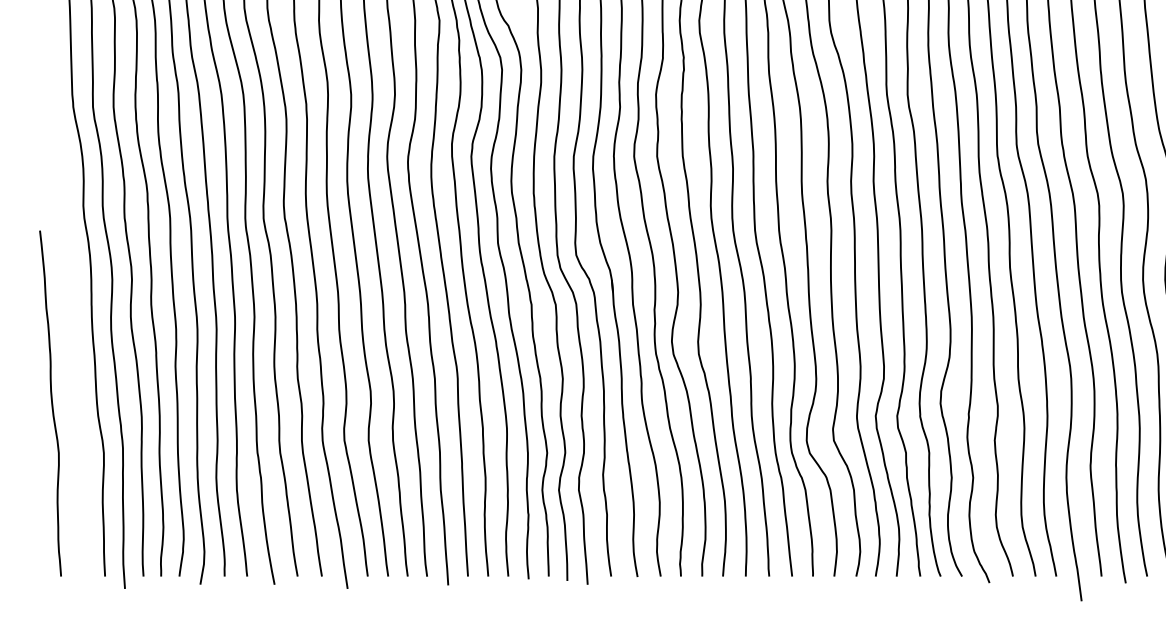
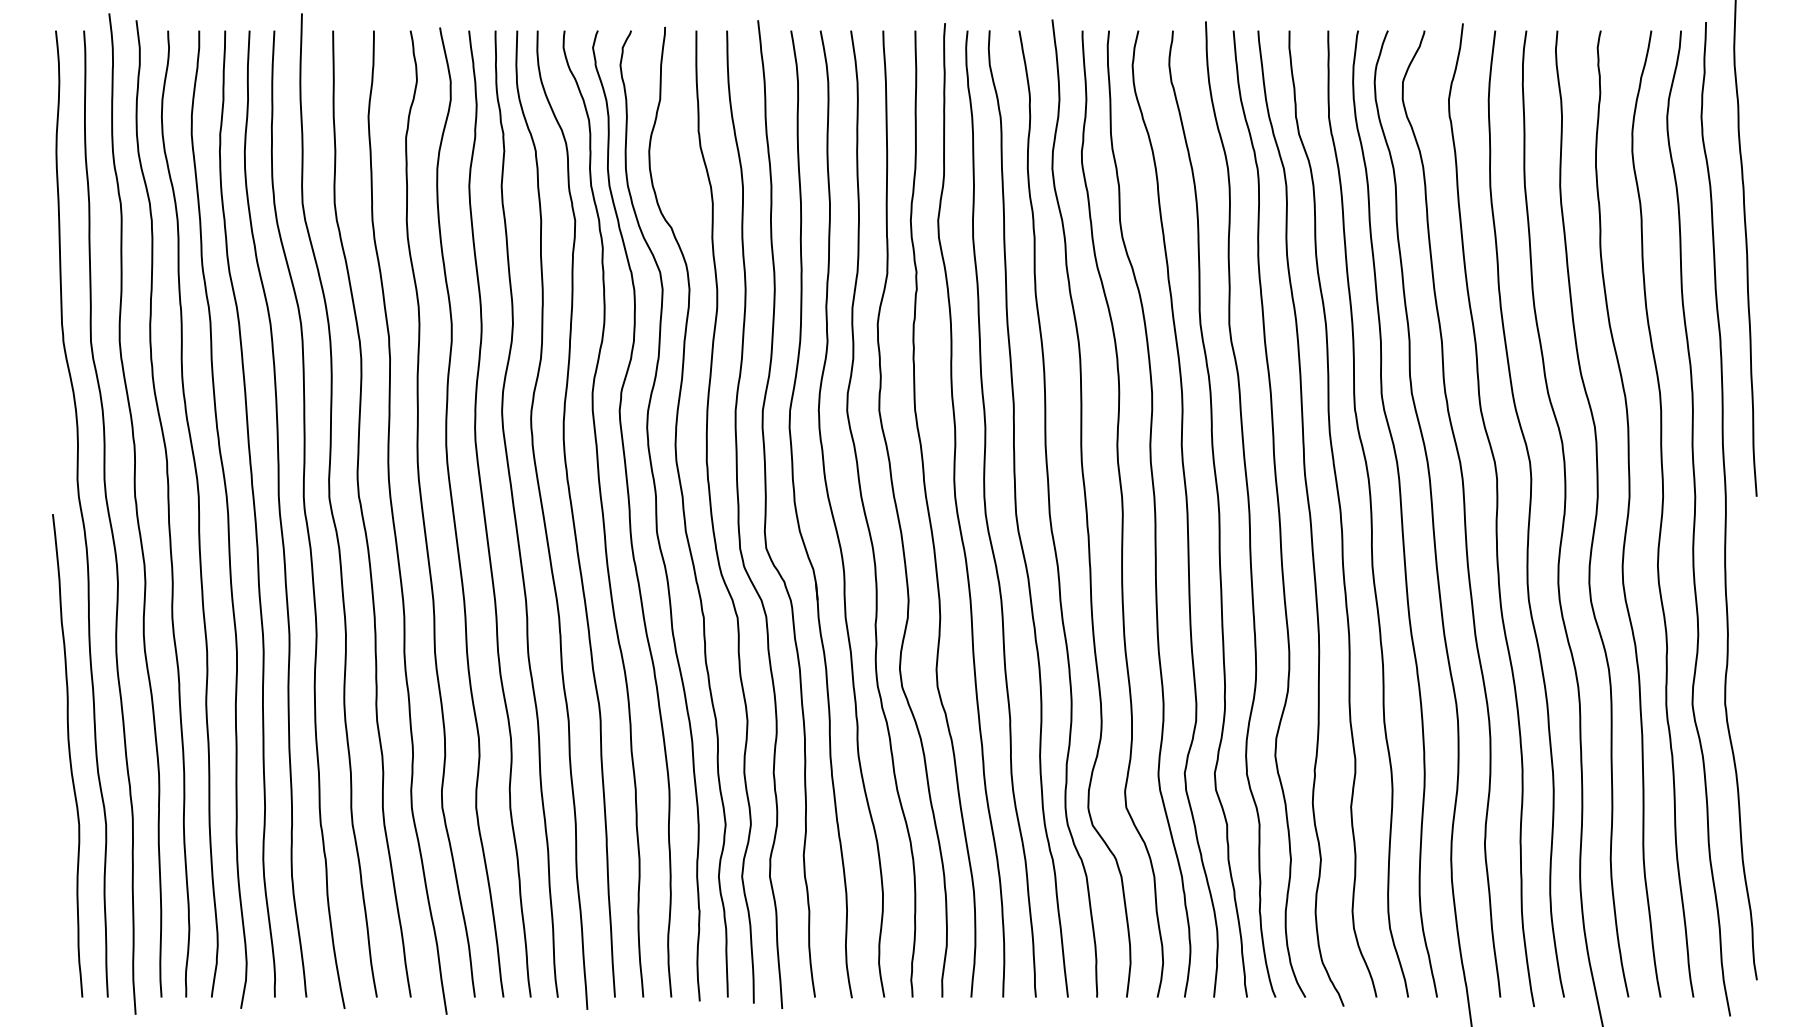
curve: (51, 402) -> (68, 754), moved

